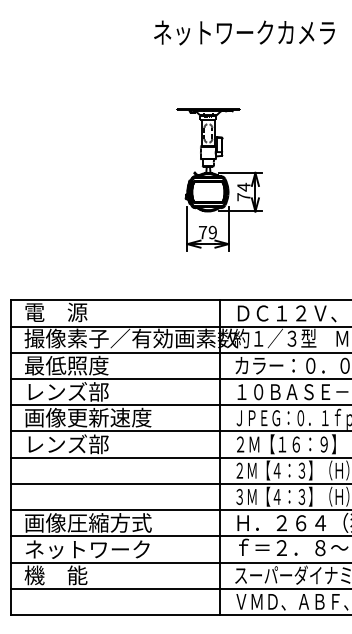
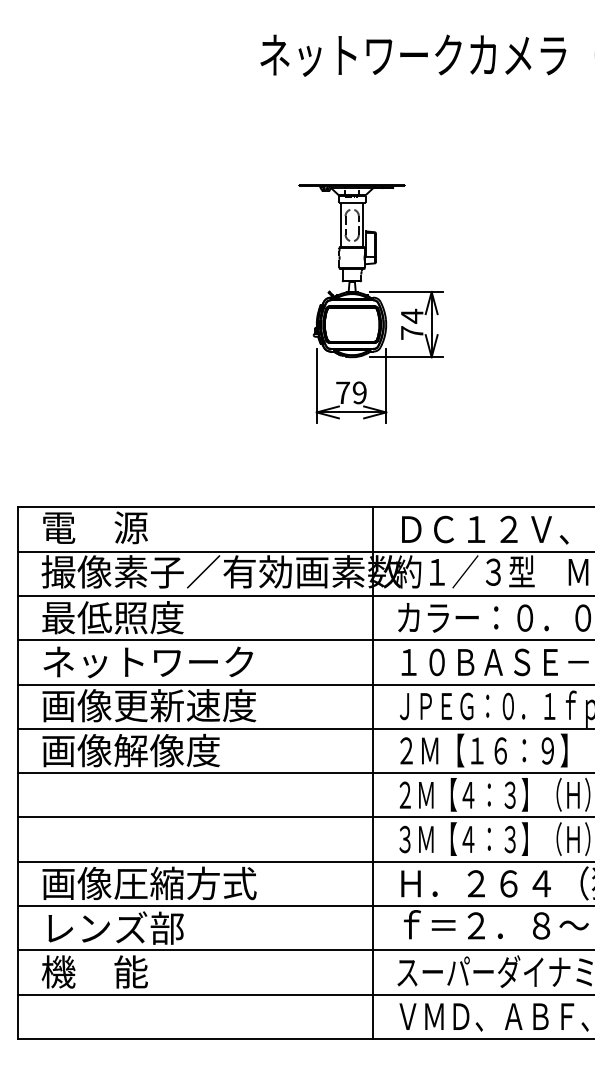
text: (87, 391) -> (147, 661), レンズ部 -> ネットワーク
text: (77, 444) -> (131, 750), レンズ部 -> 画像解像度
text: (87, 549) -> (147, 928), ネットワーク -> レンズ部

